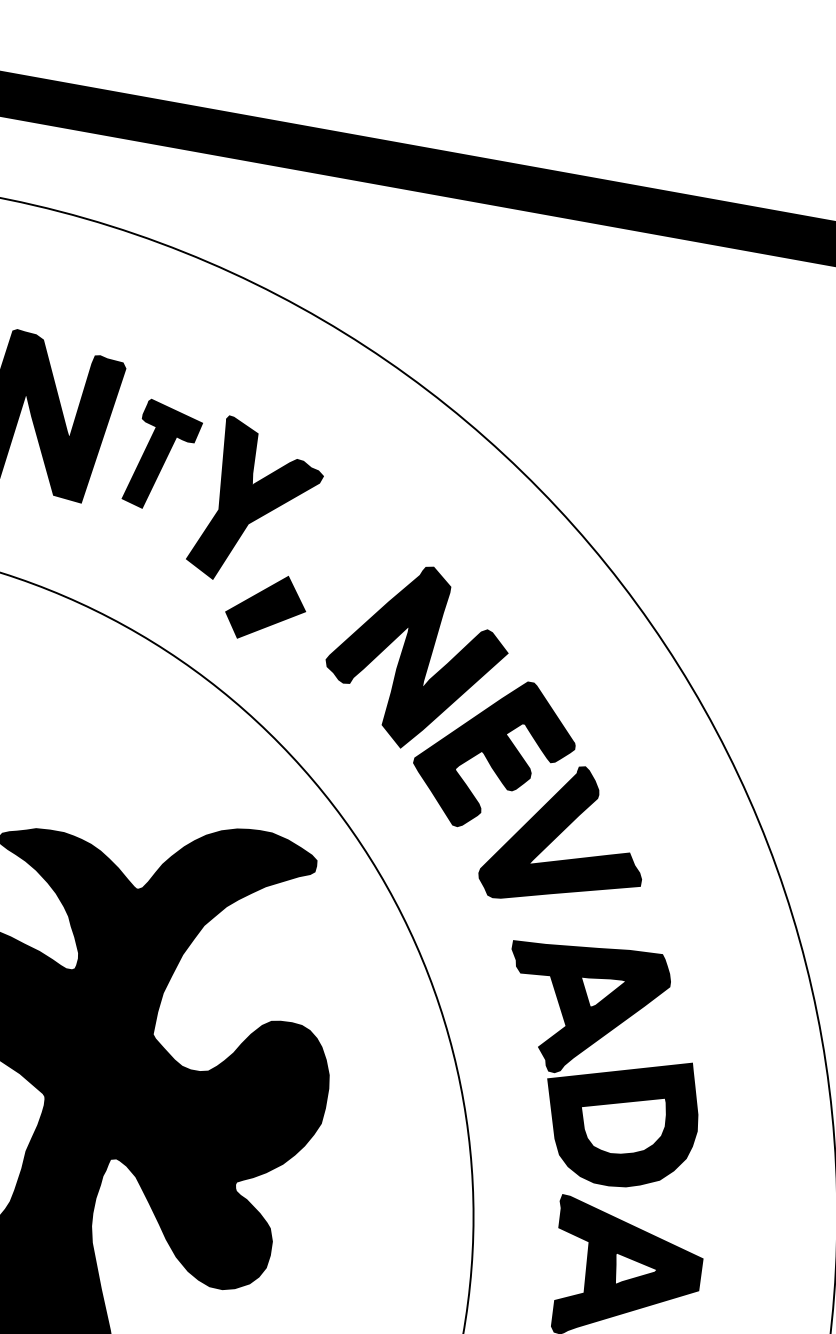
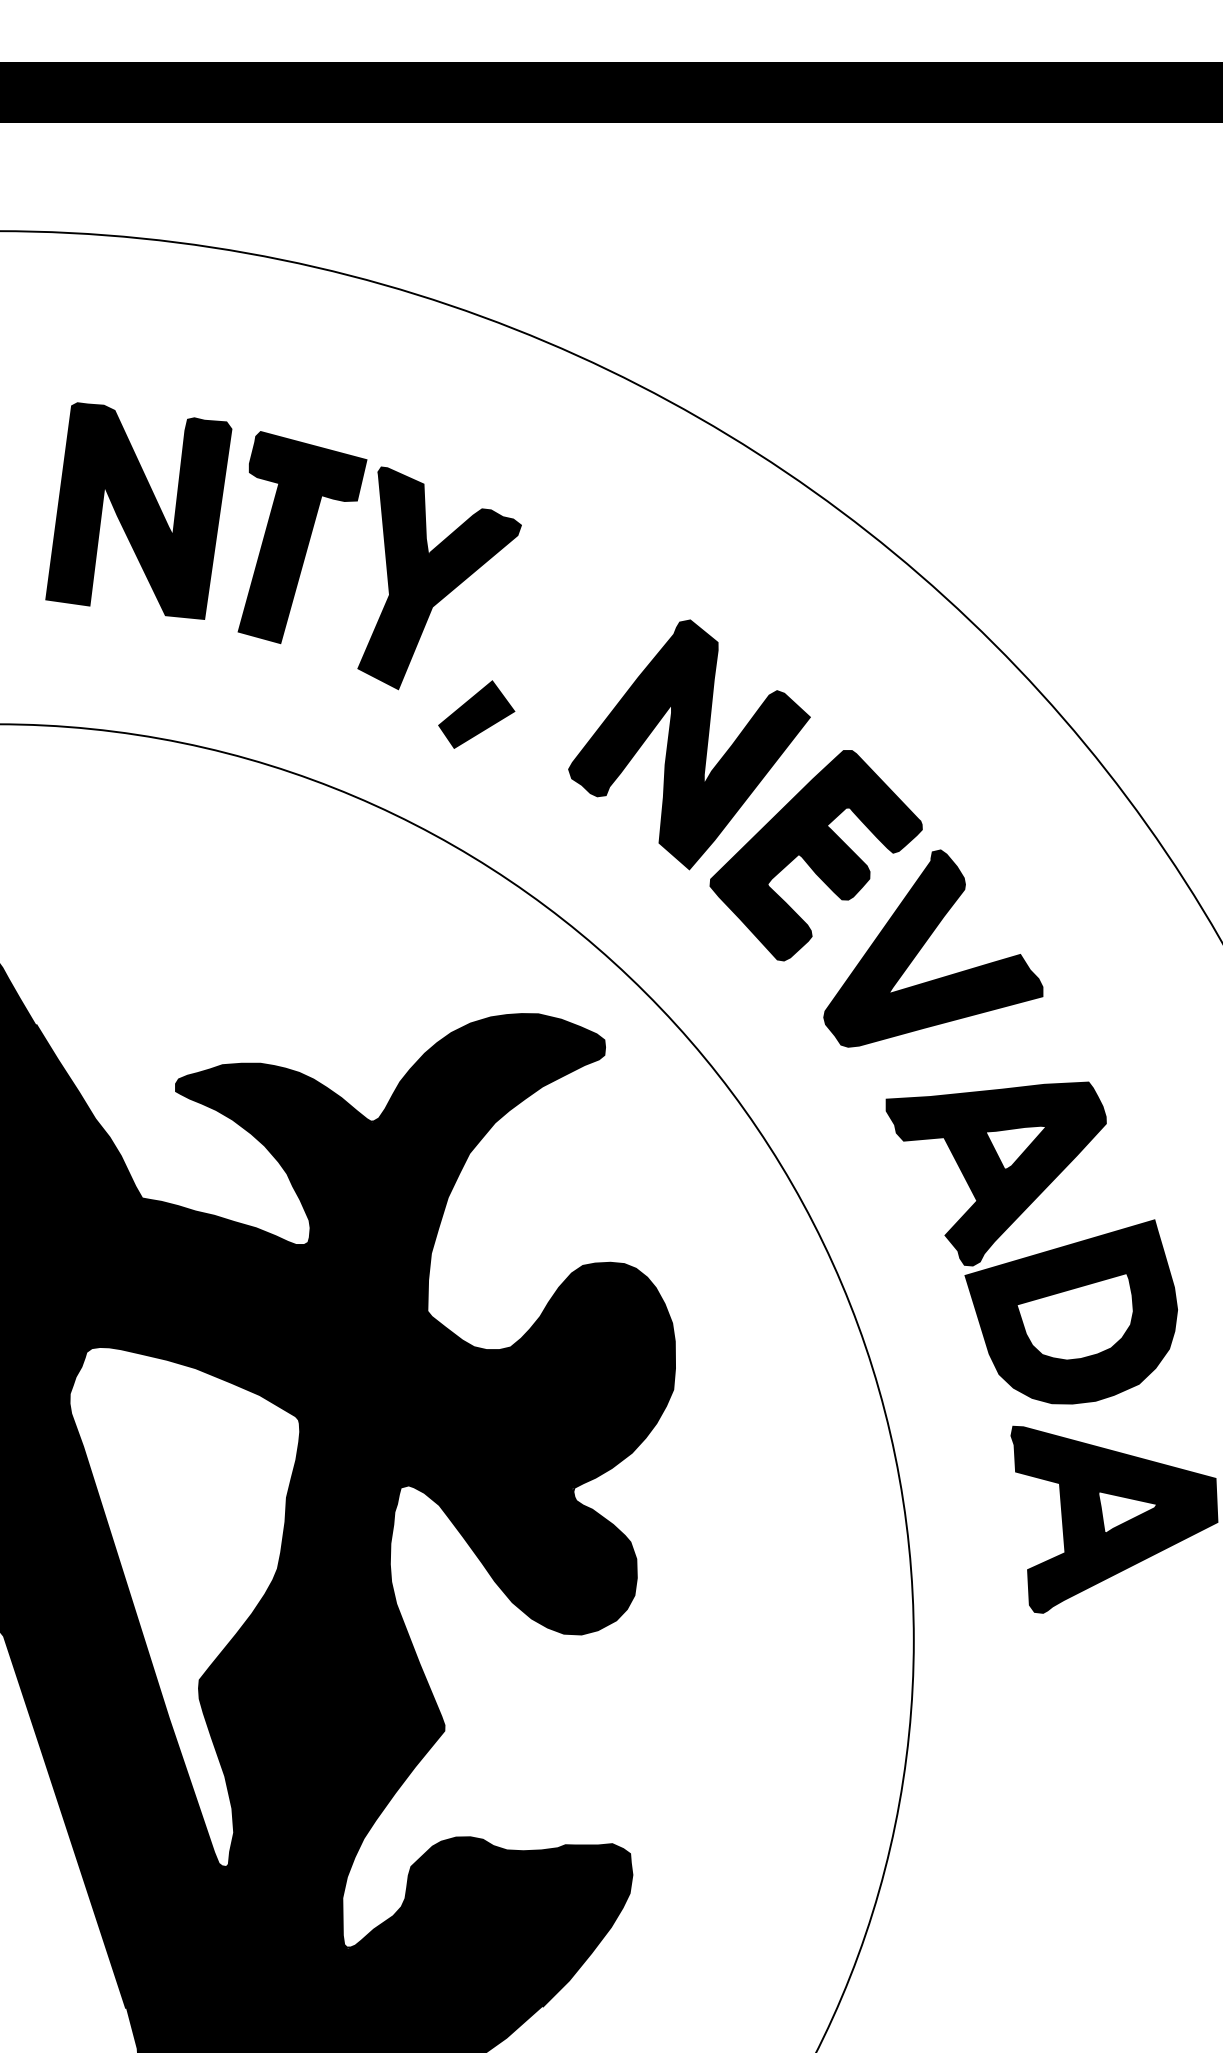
part: (163, 456) -> (302, 537), size x1.43
part: (266, 607) -> (476, 714), size x0.71

